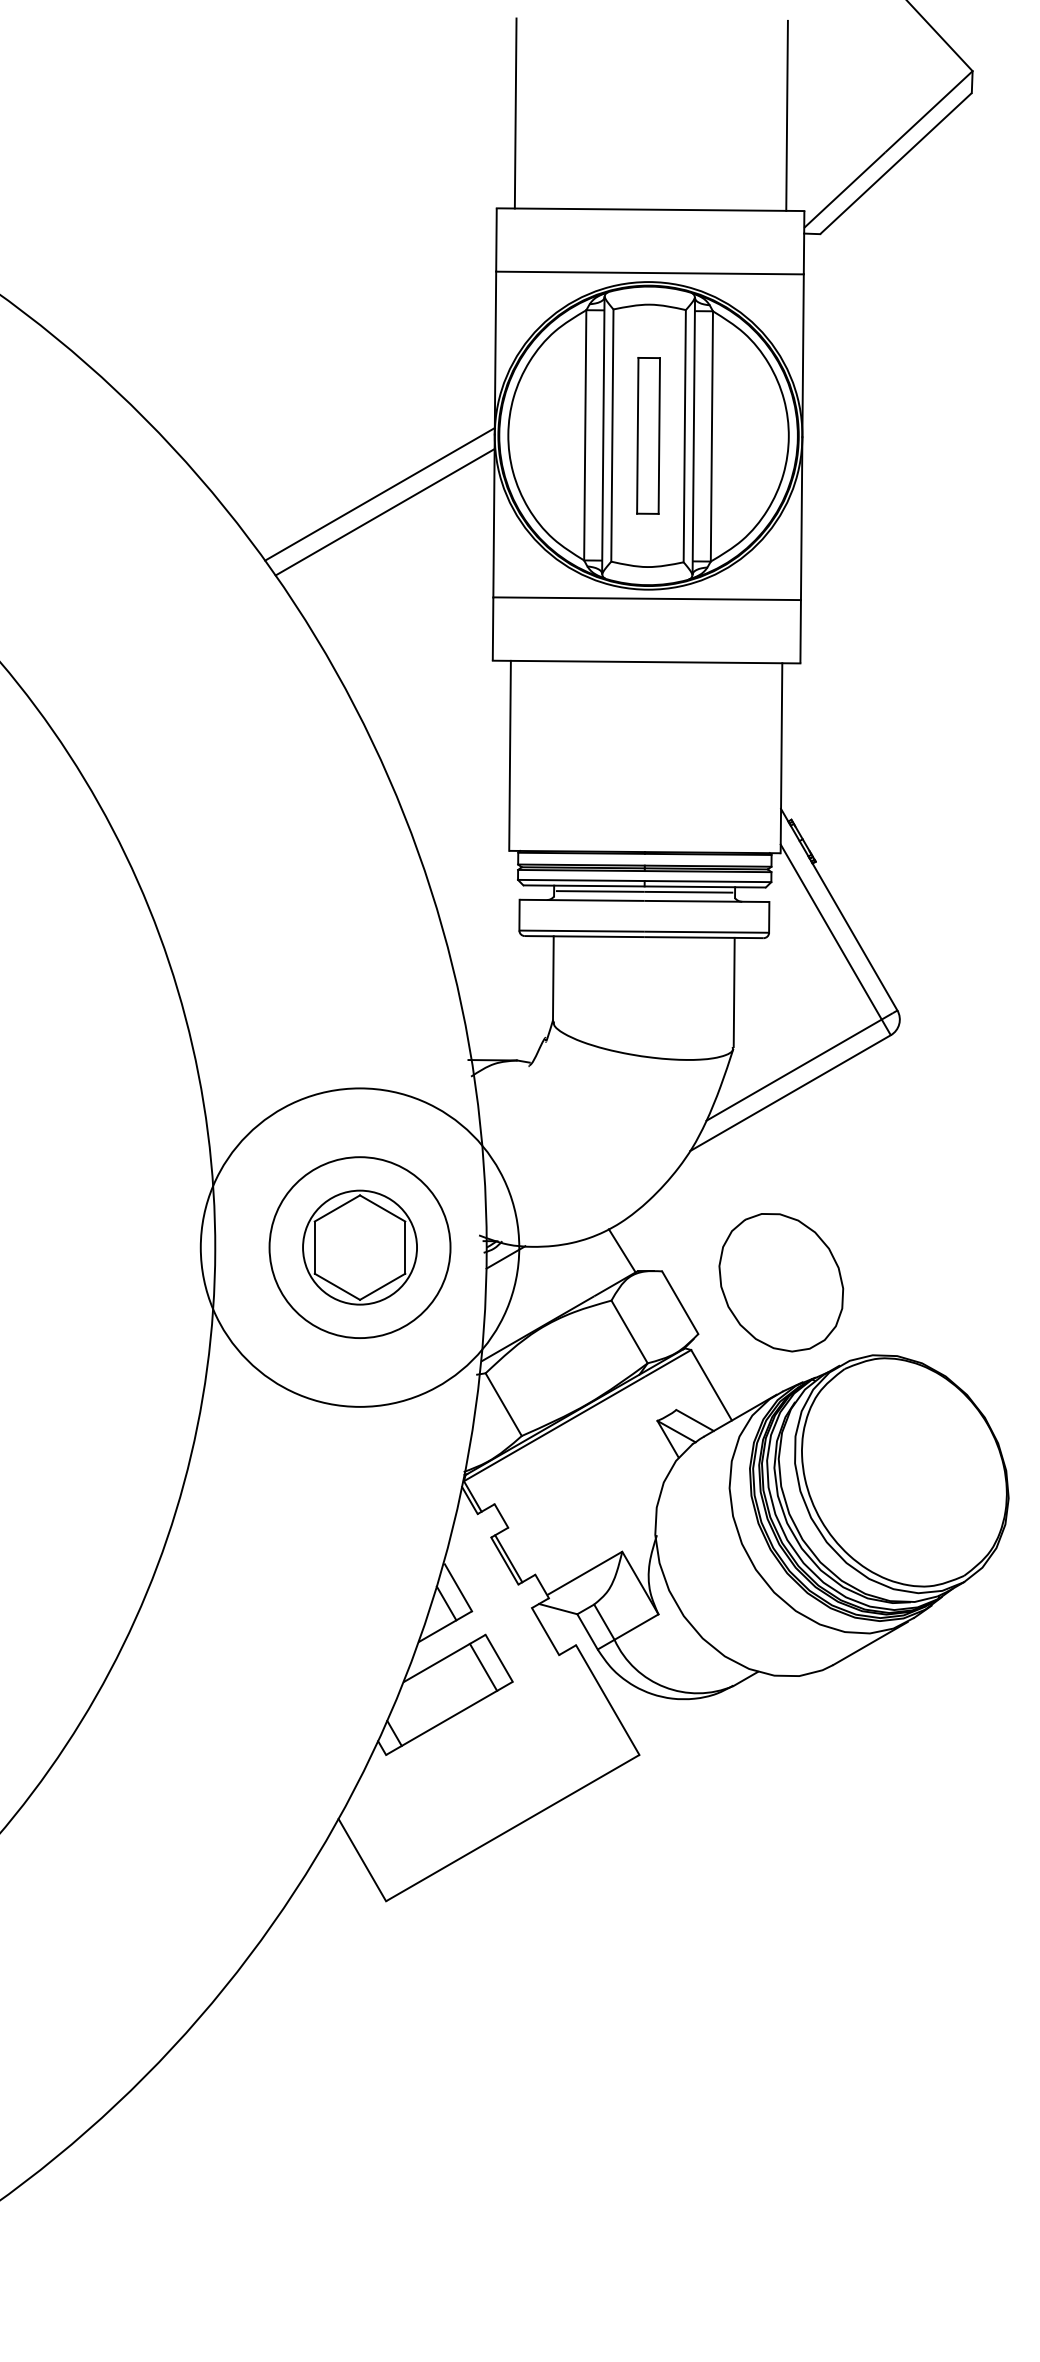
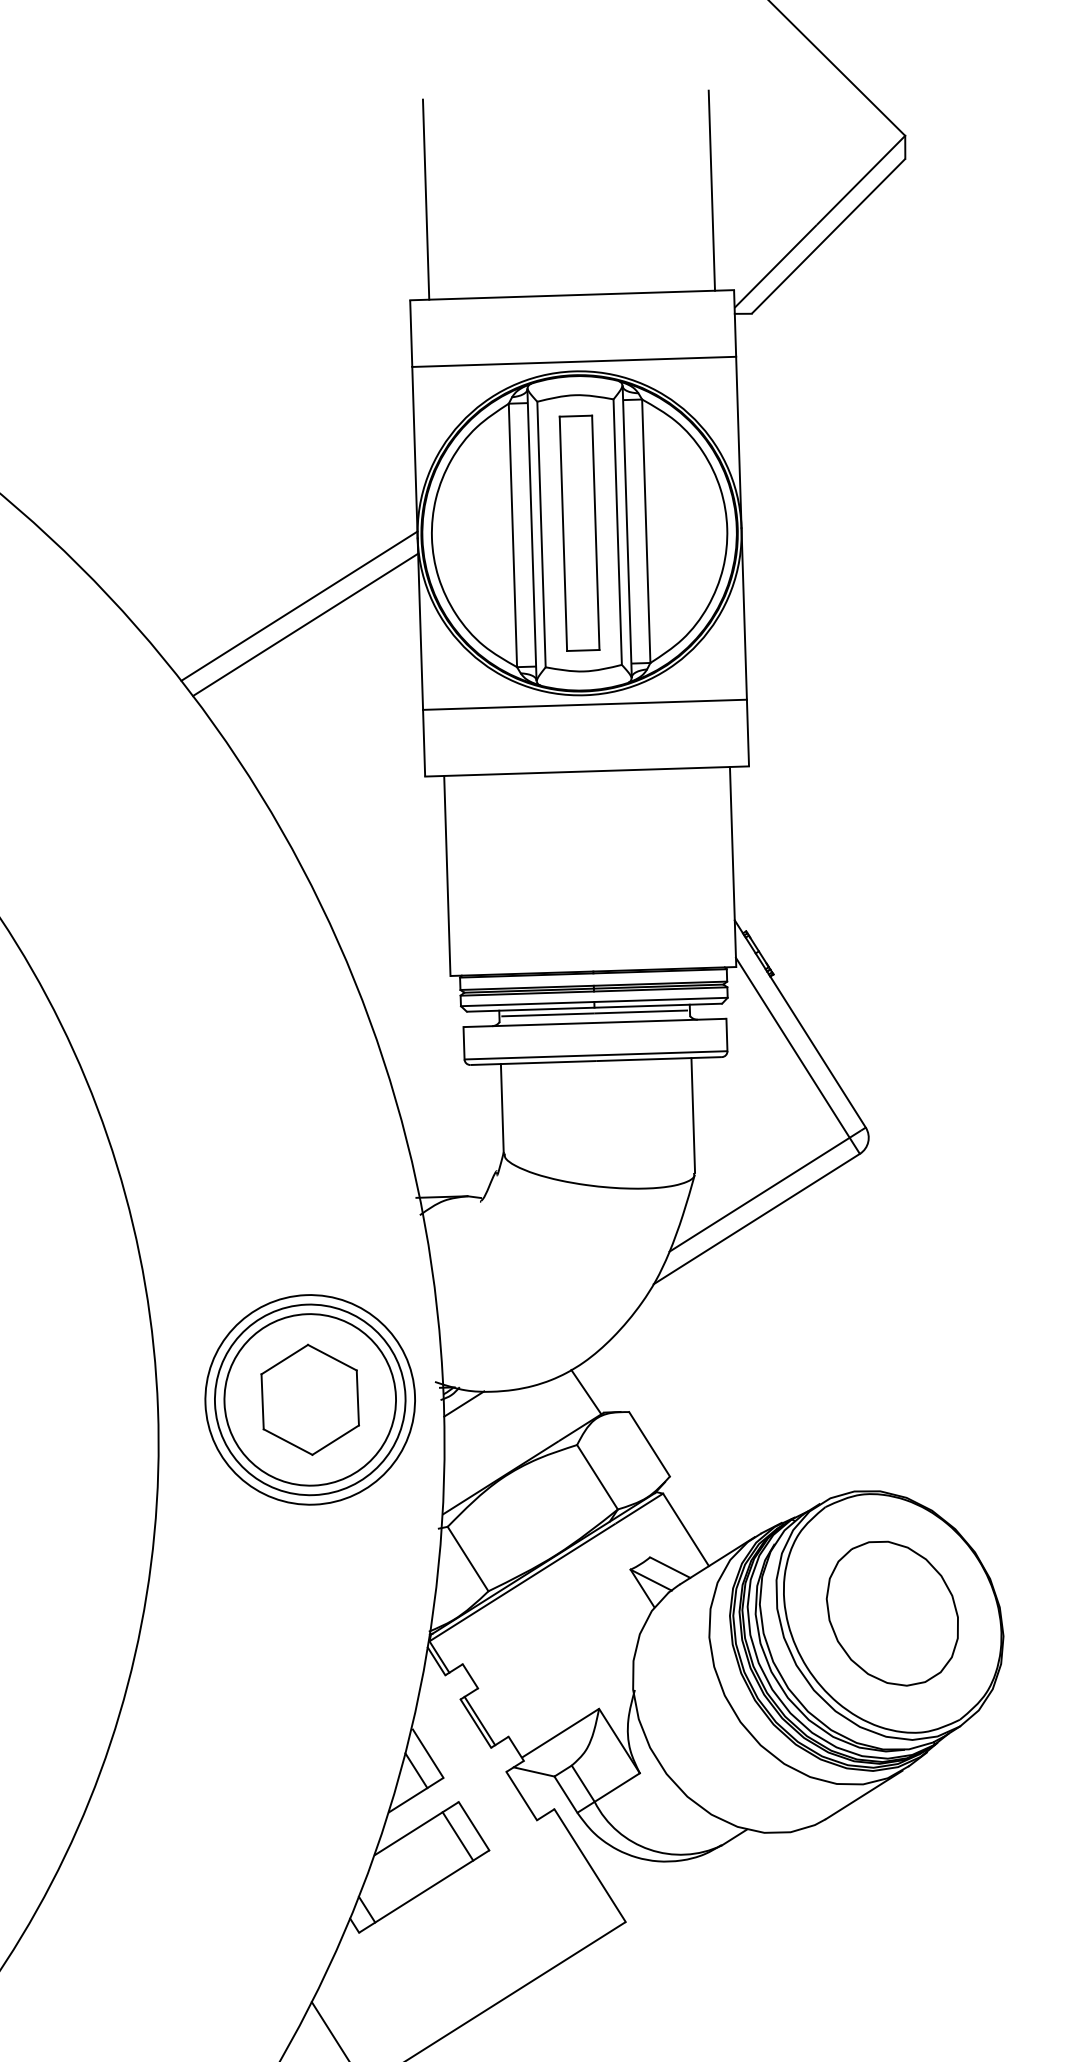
part: (648, 435) -> (579, 532), size x1.43
circle: (359, 1247) -> (309, 1399), size x0.62
circle: (359, 1247) -> (309, 1399), size x1.43
part: (781, 1282) -> (892, 1613), moved

